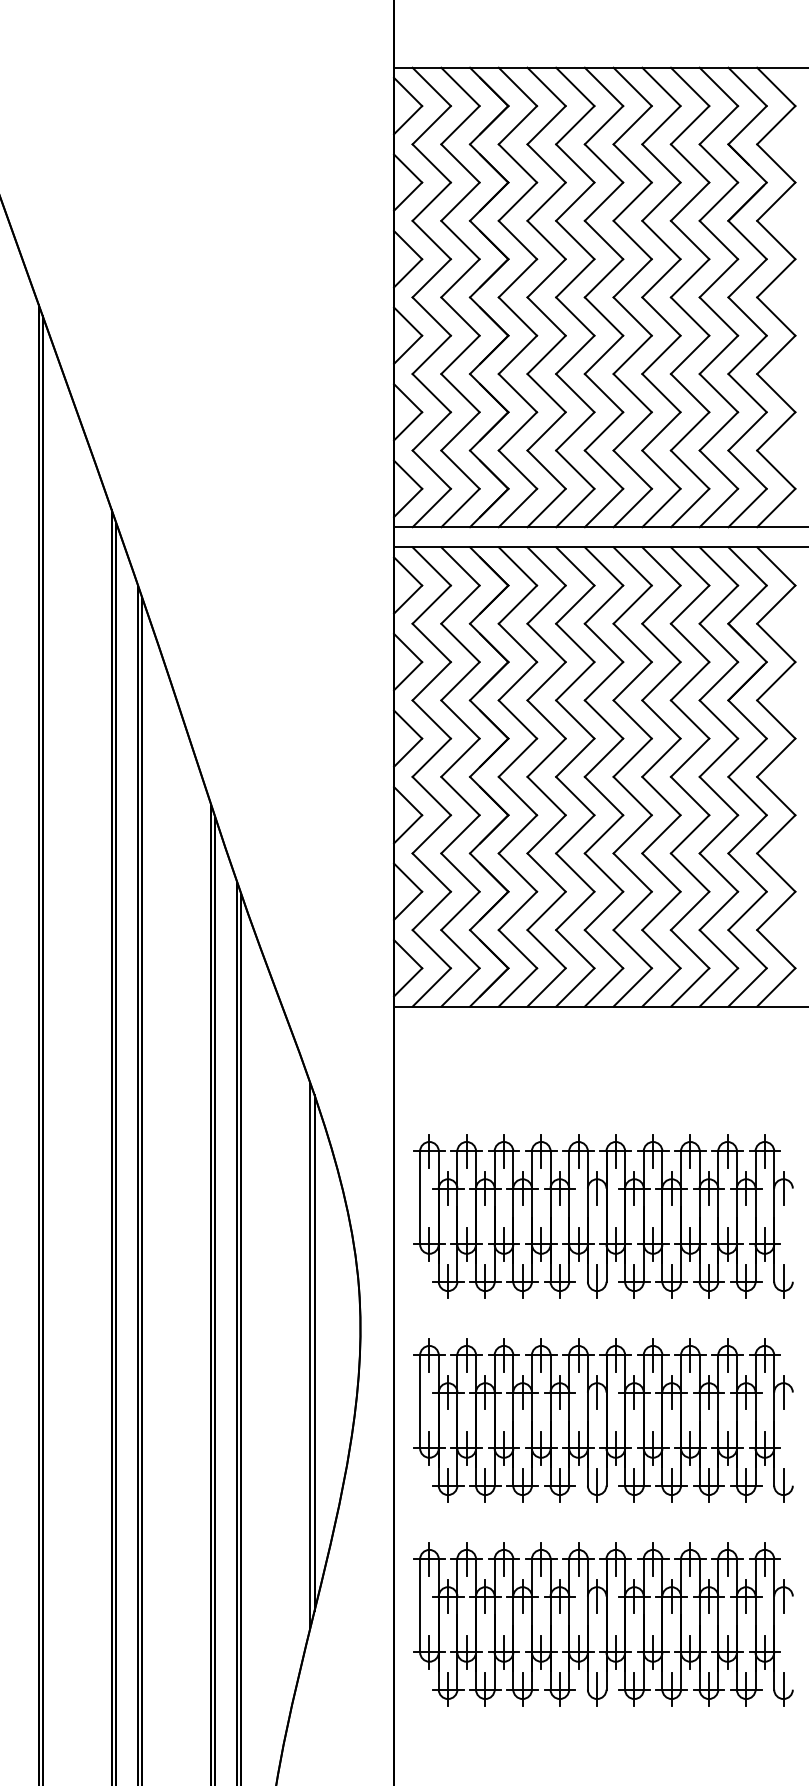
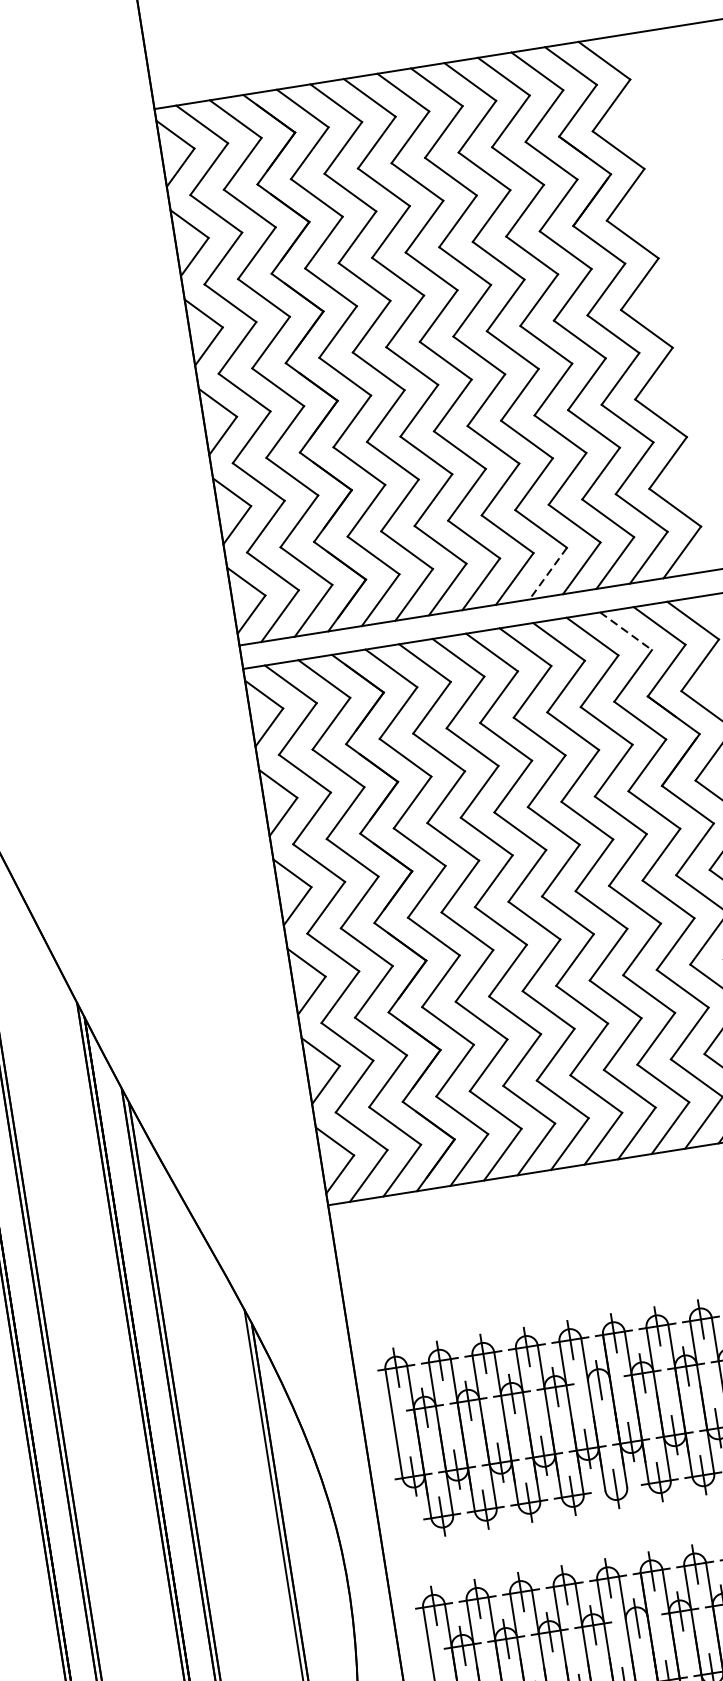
line: (661, 508) -> (548, 574), solid -> dashed
line: (719, 566) -> (626, 631), solid -> dashed

